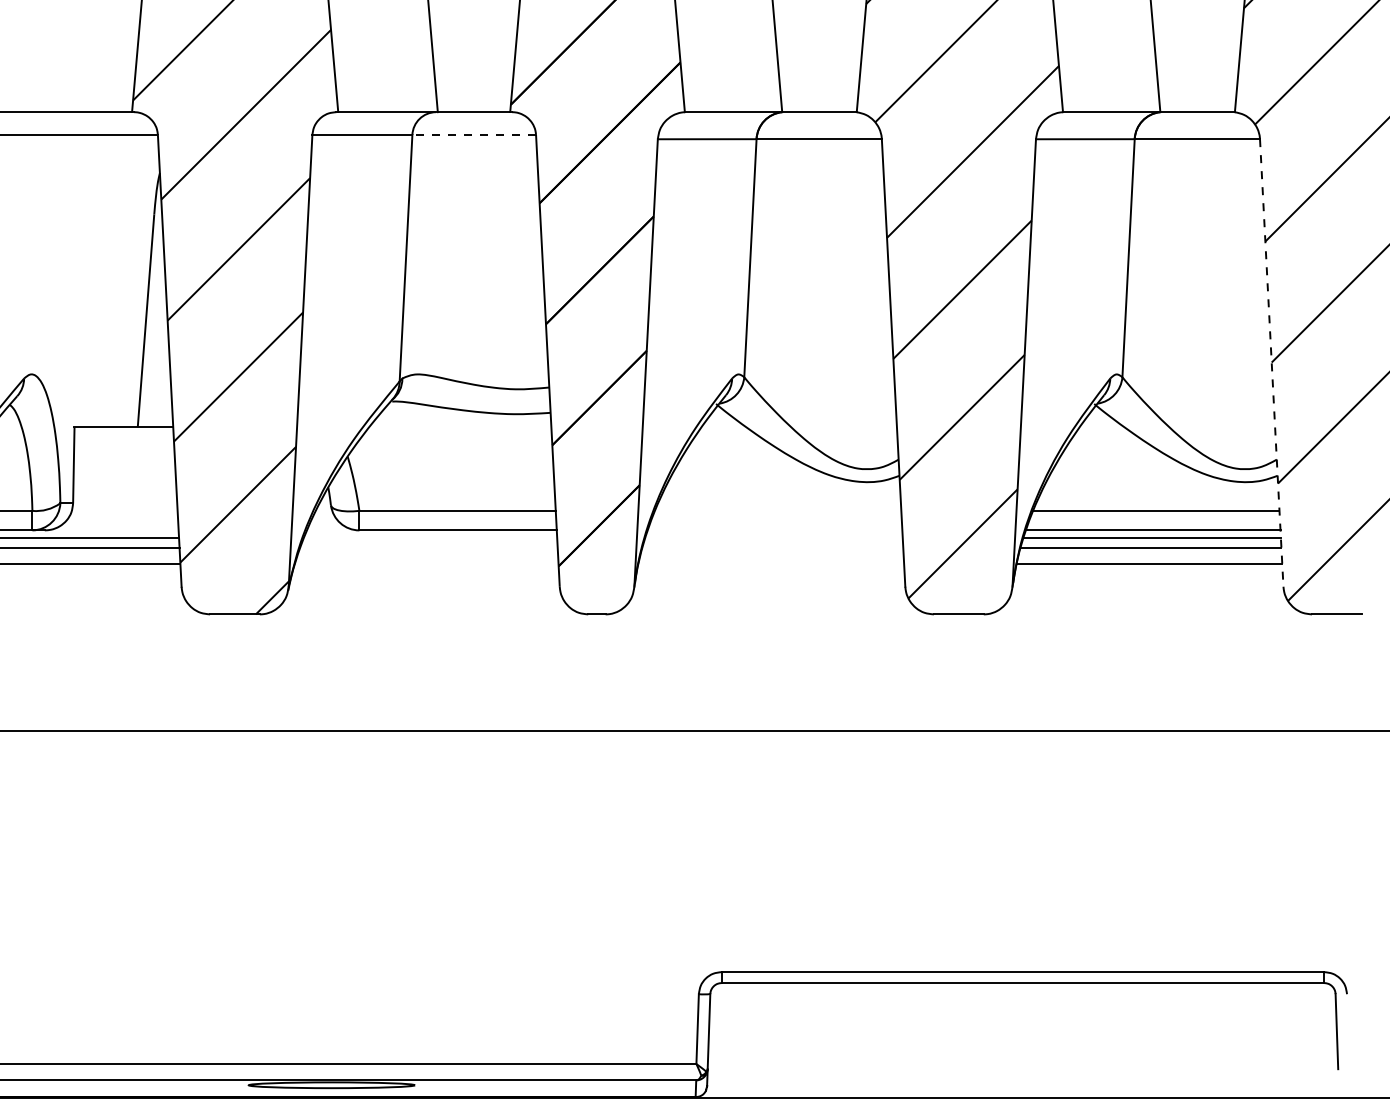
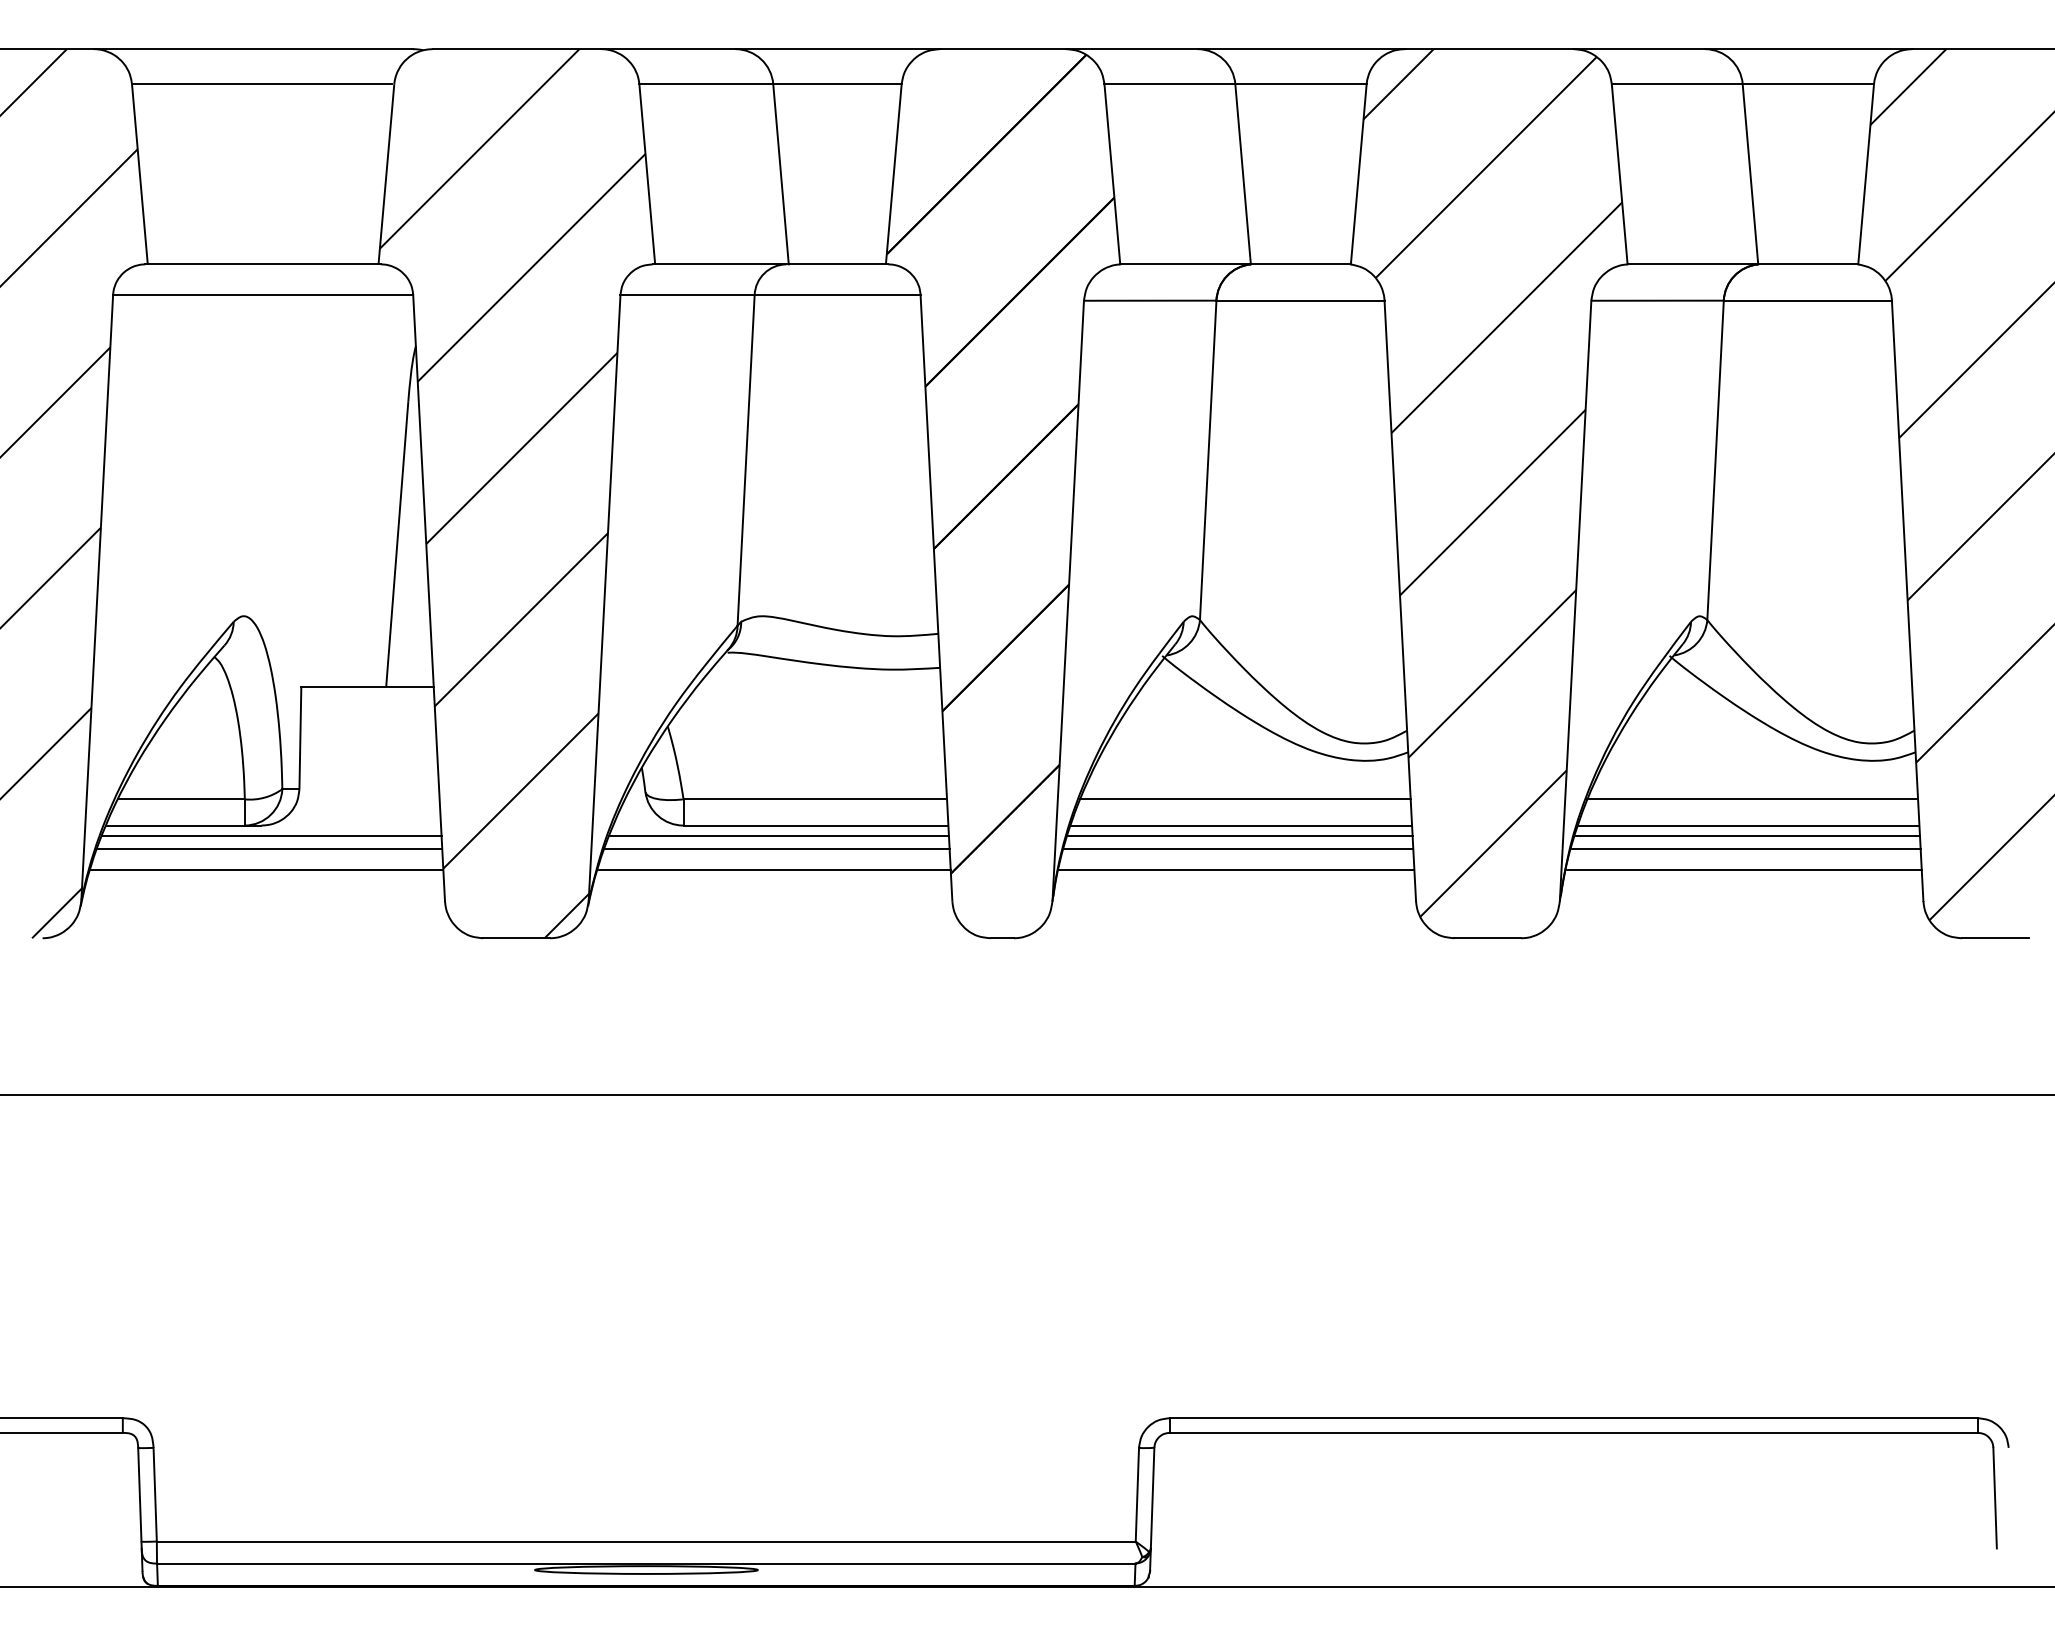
line: (474, 134) -> (837, 294), dashed -> solid
line: (1271, 362) -> (1907, 600), dashed -> solid
line: (778, 510) -> (1245, 799), added
line: (775, 530) -> (1241, 825), added
line: (430, 537) -> (778, 835), added
line: (773, 537) -> (1239, 835), added
line: (428, 547) -> (776, 848), added
line: (773, 547) -> (1238, 848), added
line: (426, 563) -> (773, 870), added
line: (771, 563) -> (1236, 870), added

